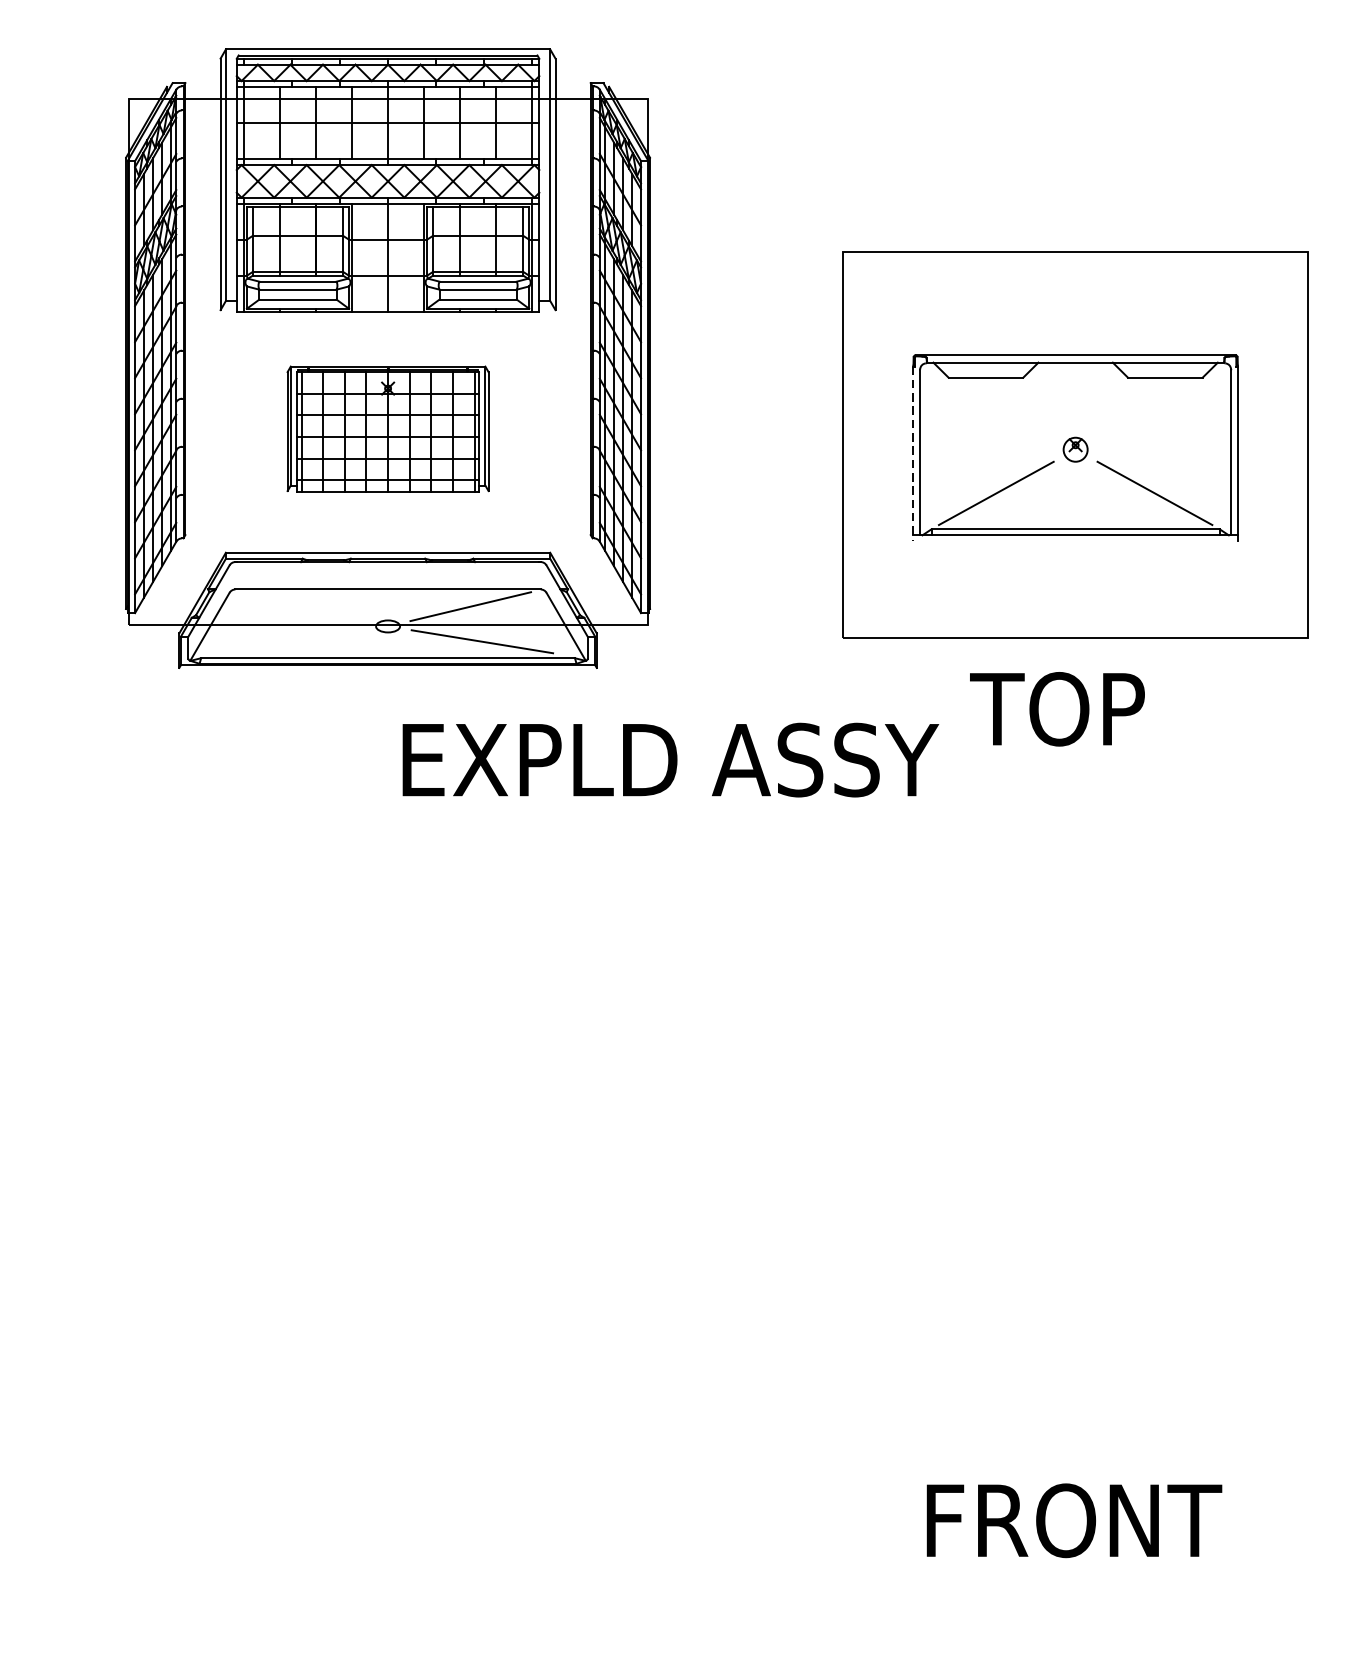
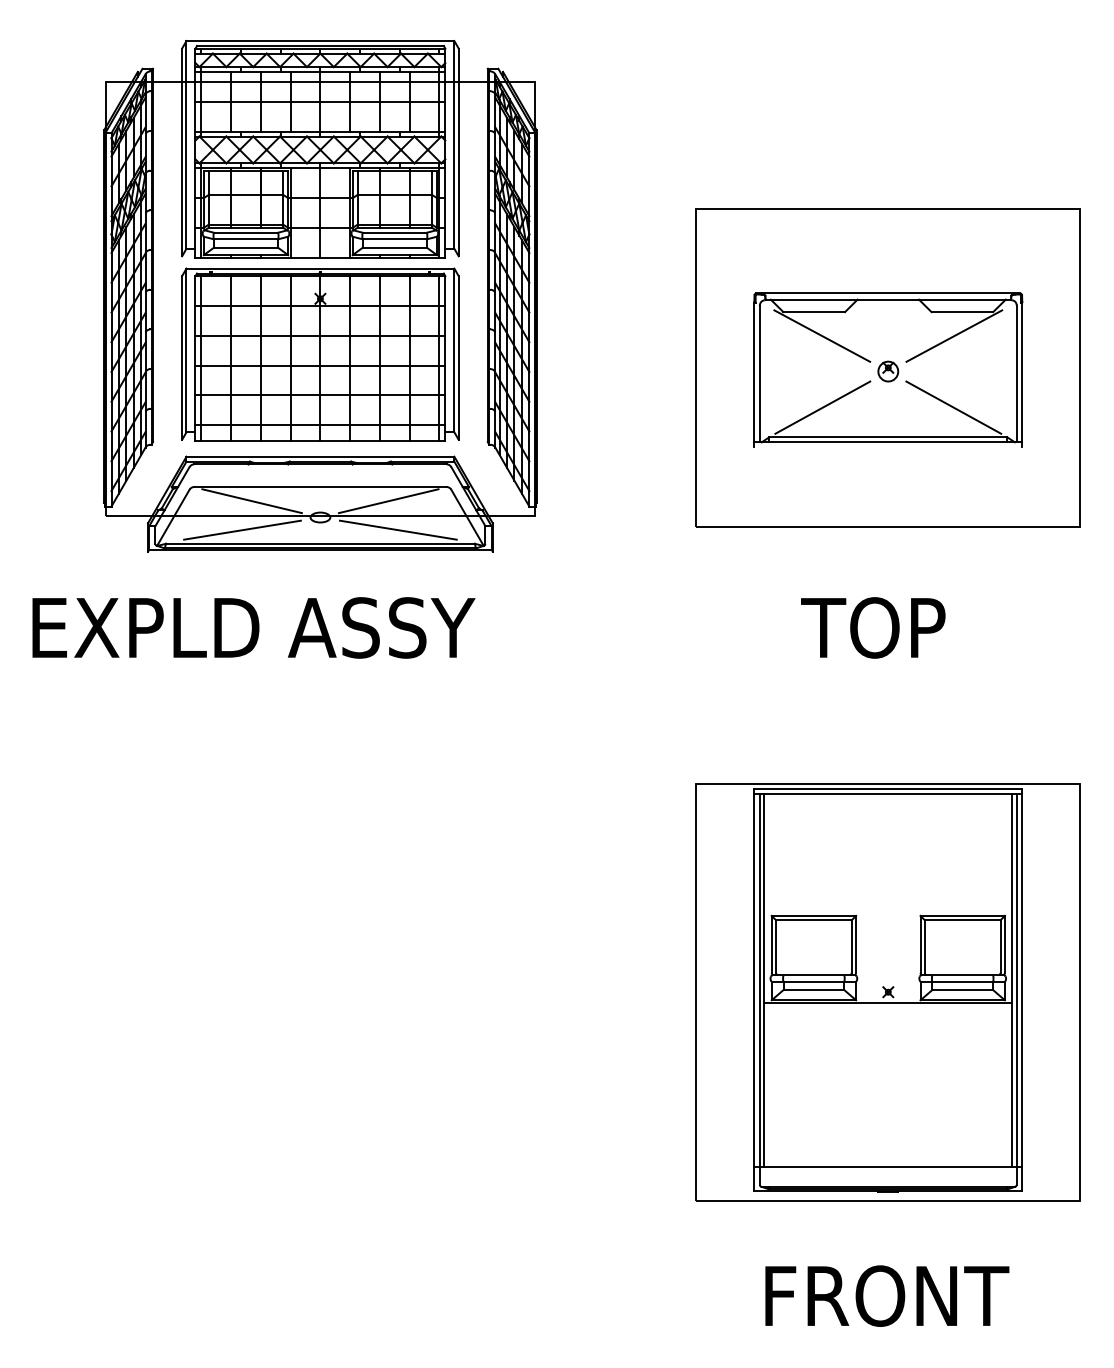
line: (995, 406) -> (822, 335), added
line: (1155, 406) -> (954, 335), added
part: (388, 429) -> (320, 354), size x1.67
line: (913, 454) -> (754, 375), dashed -> solid
line: (304, 607) -> (251, 501), added
line: (293, 640) -> (242, 529), added
text: (1057, 708) -> (873, 627), moved
text: (670, 759) -> (253, 627), moved
part: (1074, 1201) -> (887, 992), added
text: (1074, 1519) -> (887, 1295), moved

